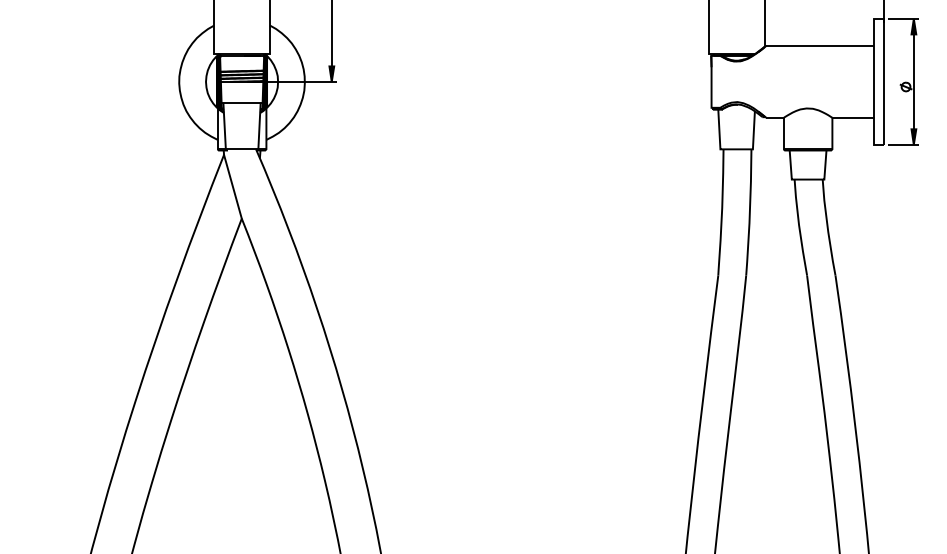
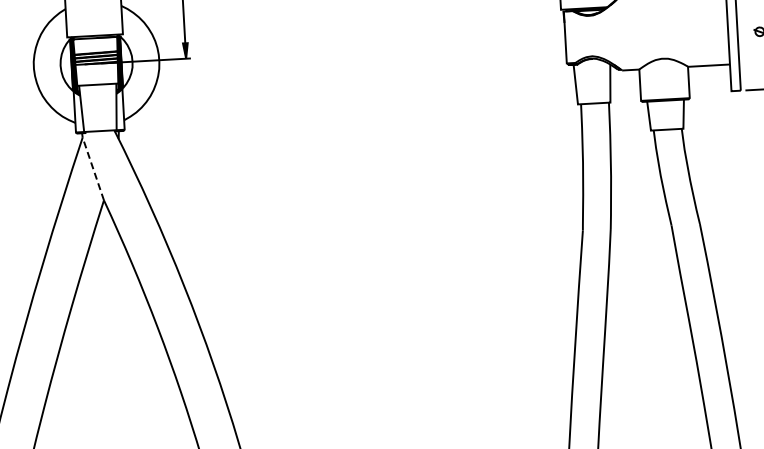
line: (232, 186) -> (92, 168), solid -> dashed

